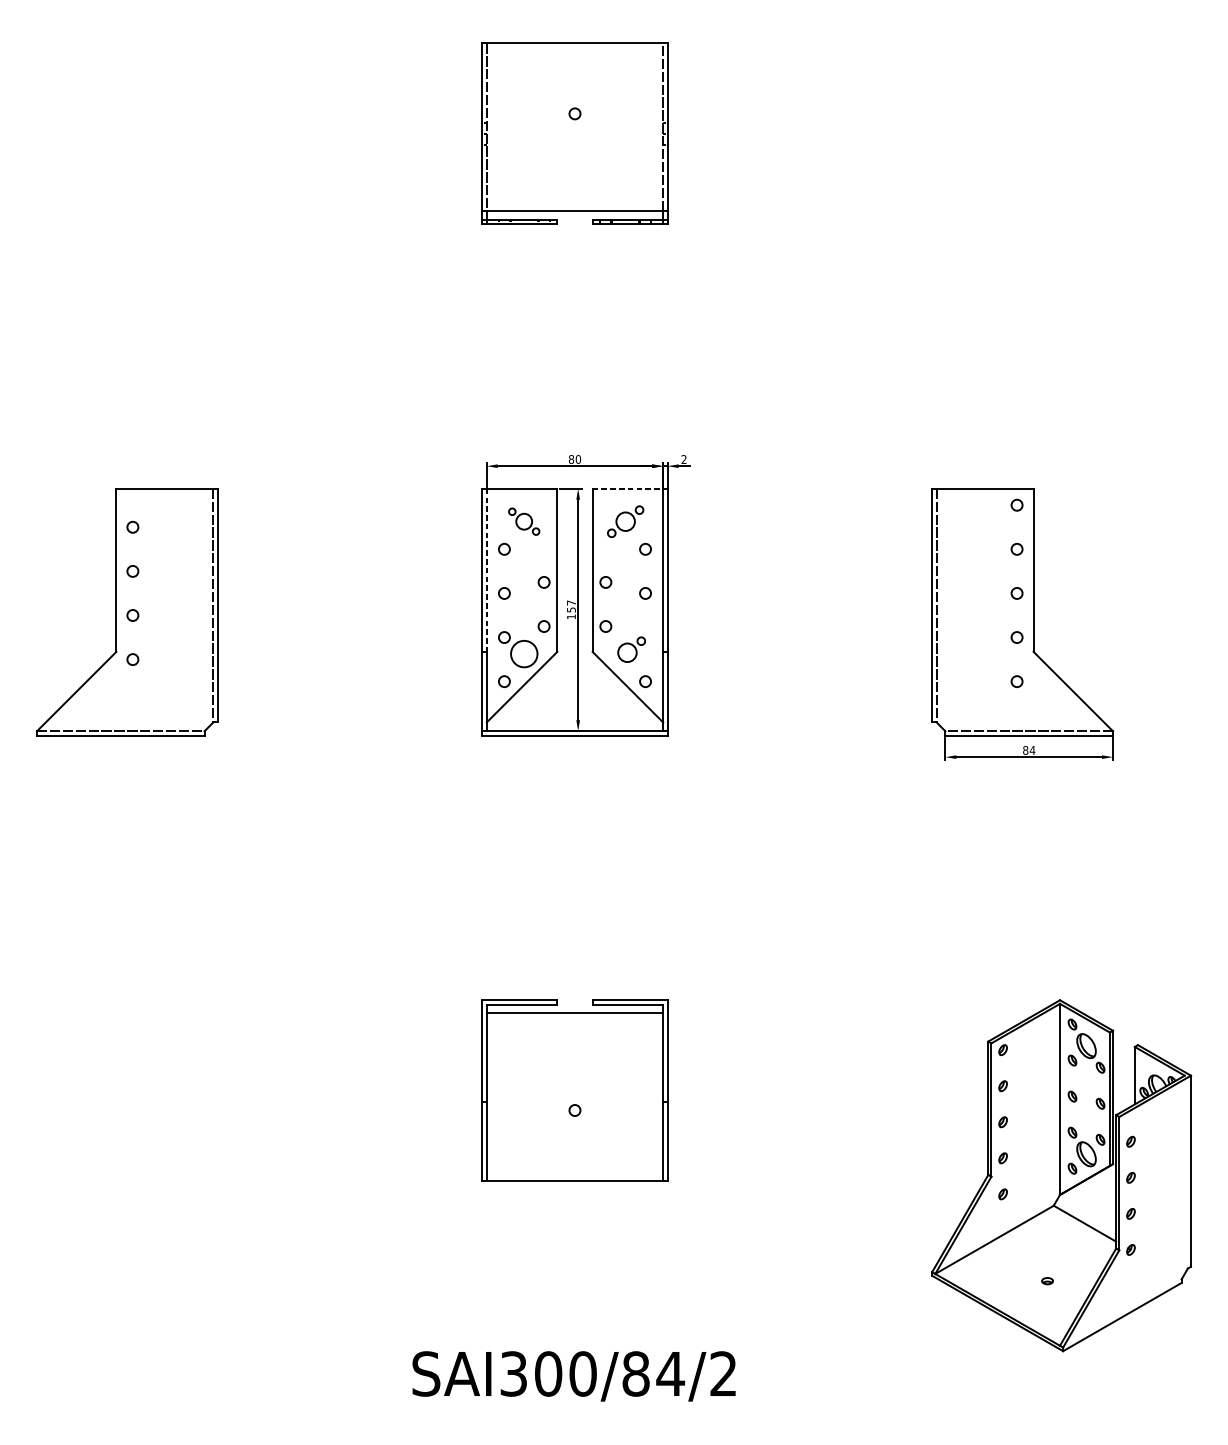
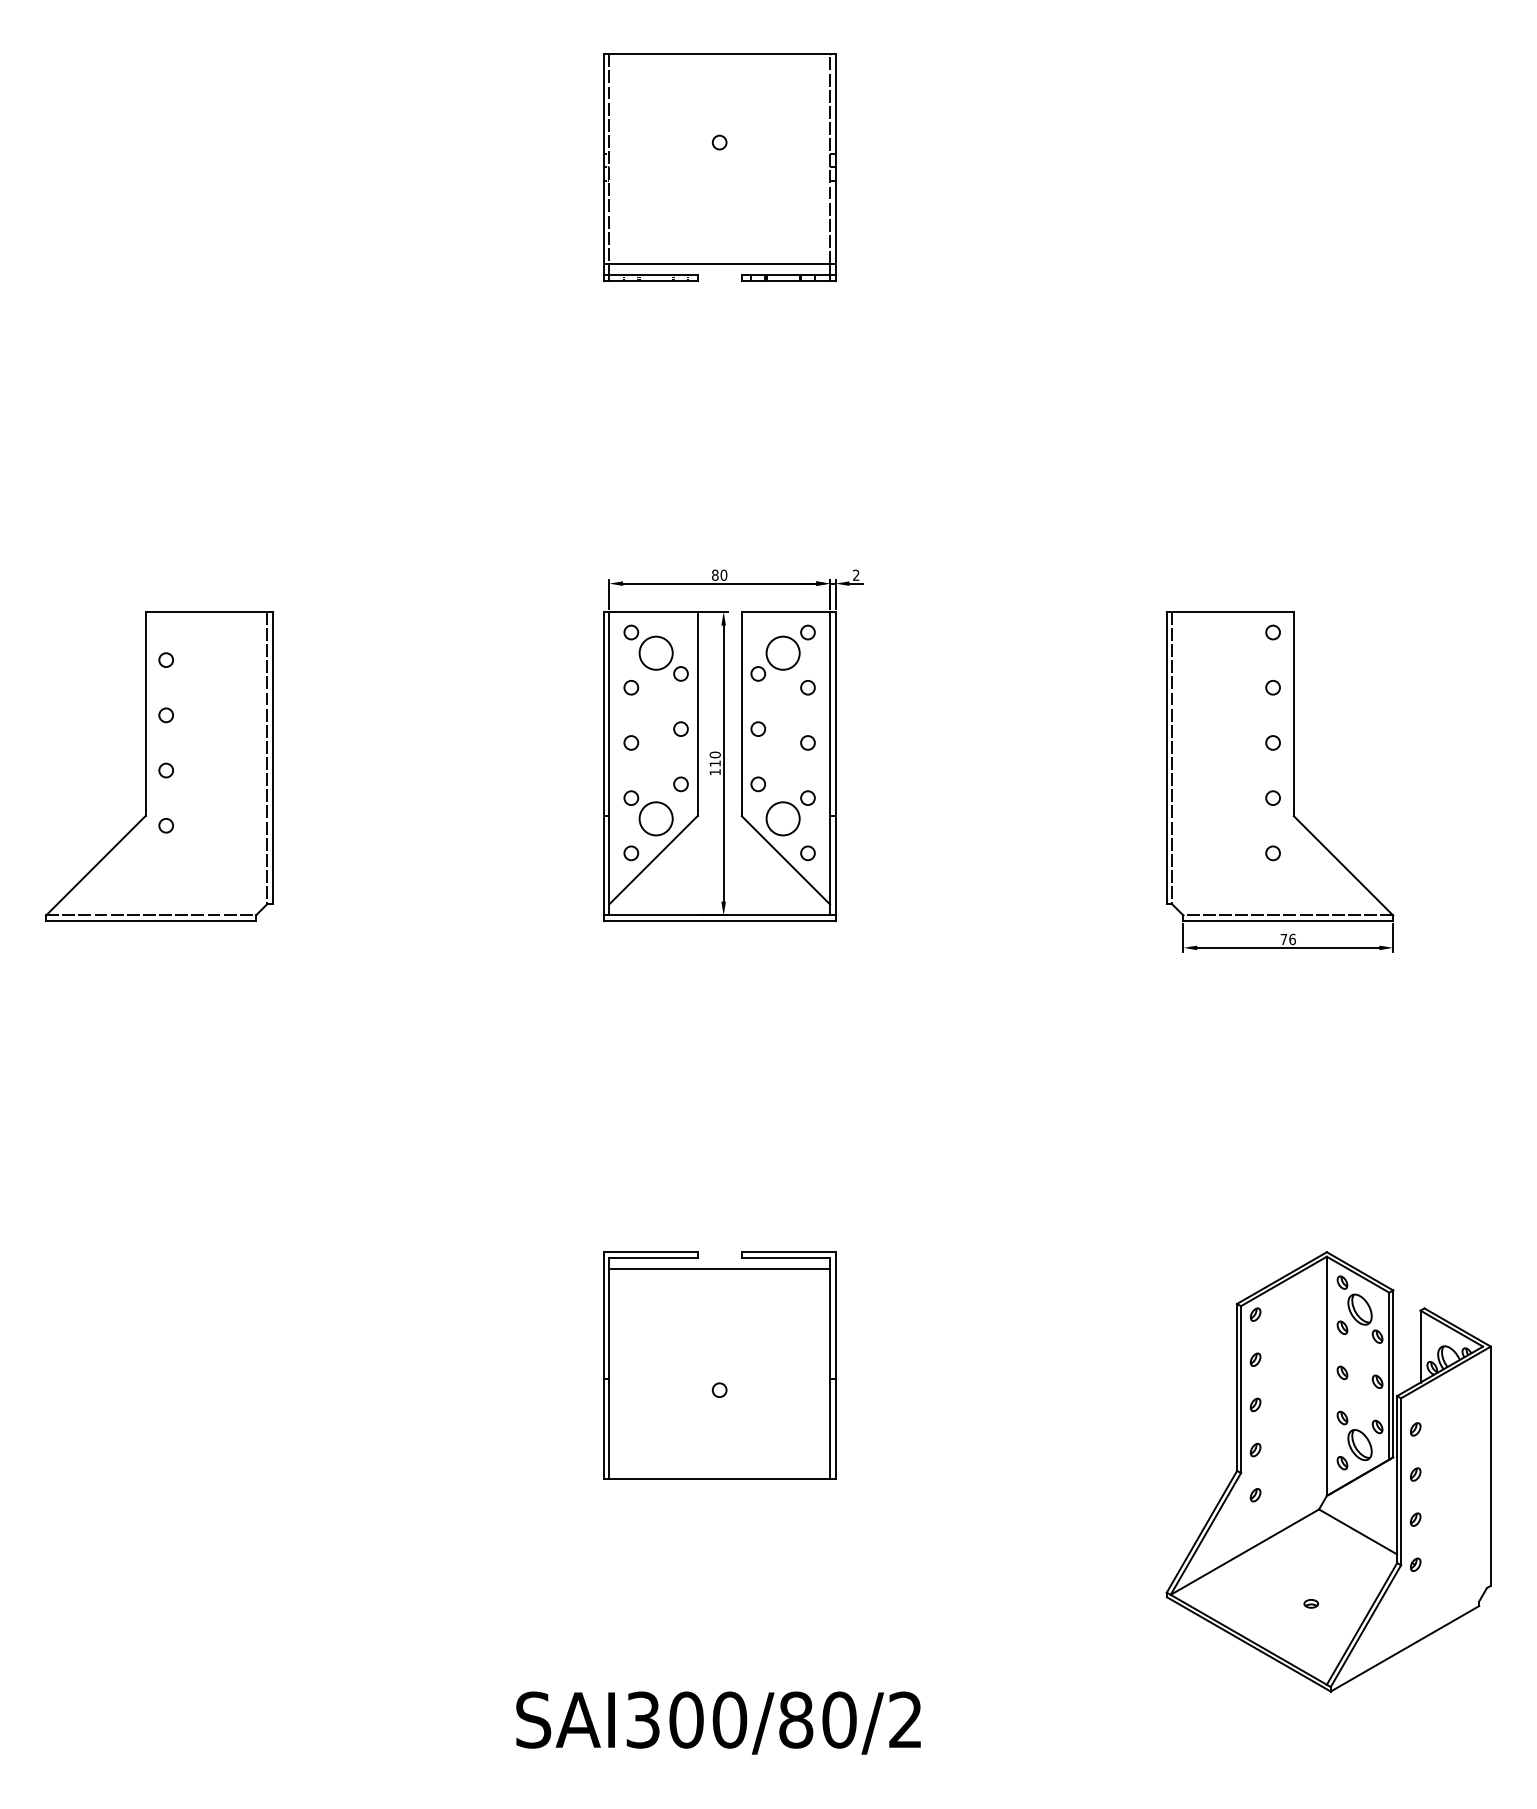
line: (628, 488) -> (786, 611), dashed -> solid
part: (523, 521) -> (655, 652), size x1.67
part: (625, 521) -> (782, 652), size x1.43
line: (486, 570) -> (609, 714), dashed -> solid
text: (570, 605) -> (714, 758), 157 -> 110
part: (631, 649) -> (790, 813), size x1.43
text: (1028, 750) -> (1287, 939), 84 -> 76
text: (670, 1373) -> (839, 1719), SAI300/84/2 -> SAI300/80/2

